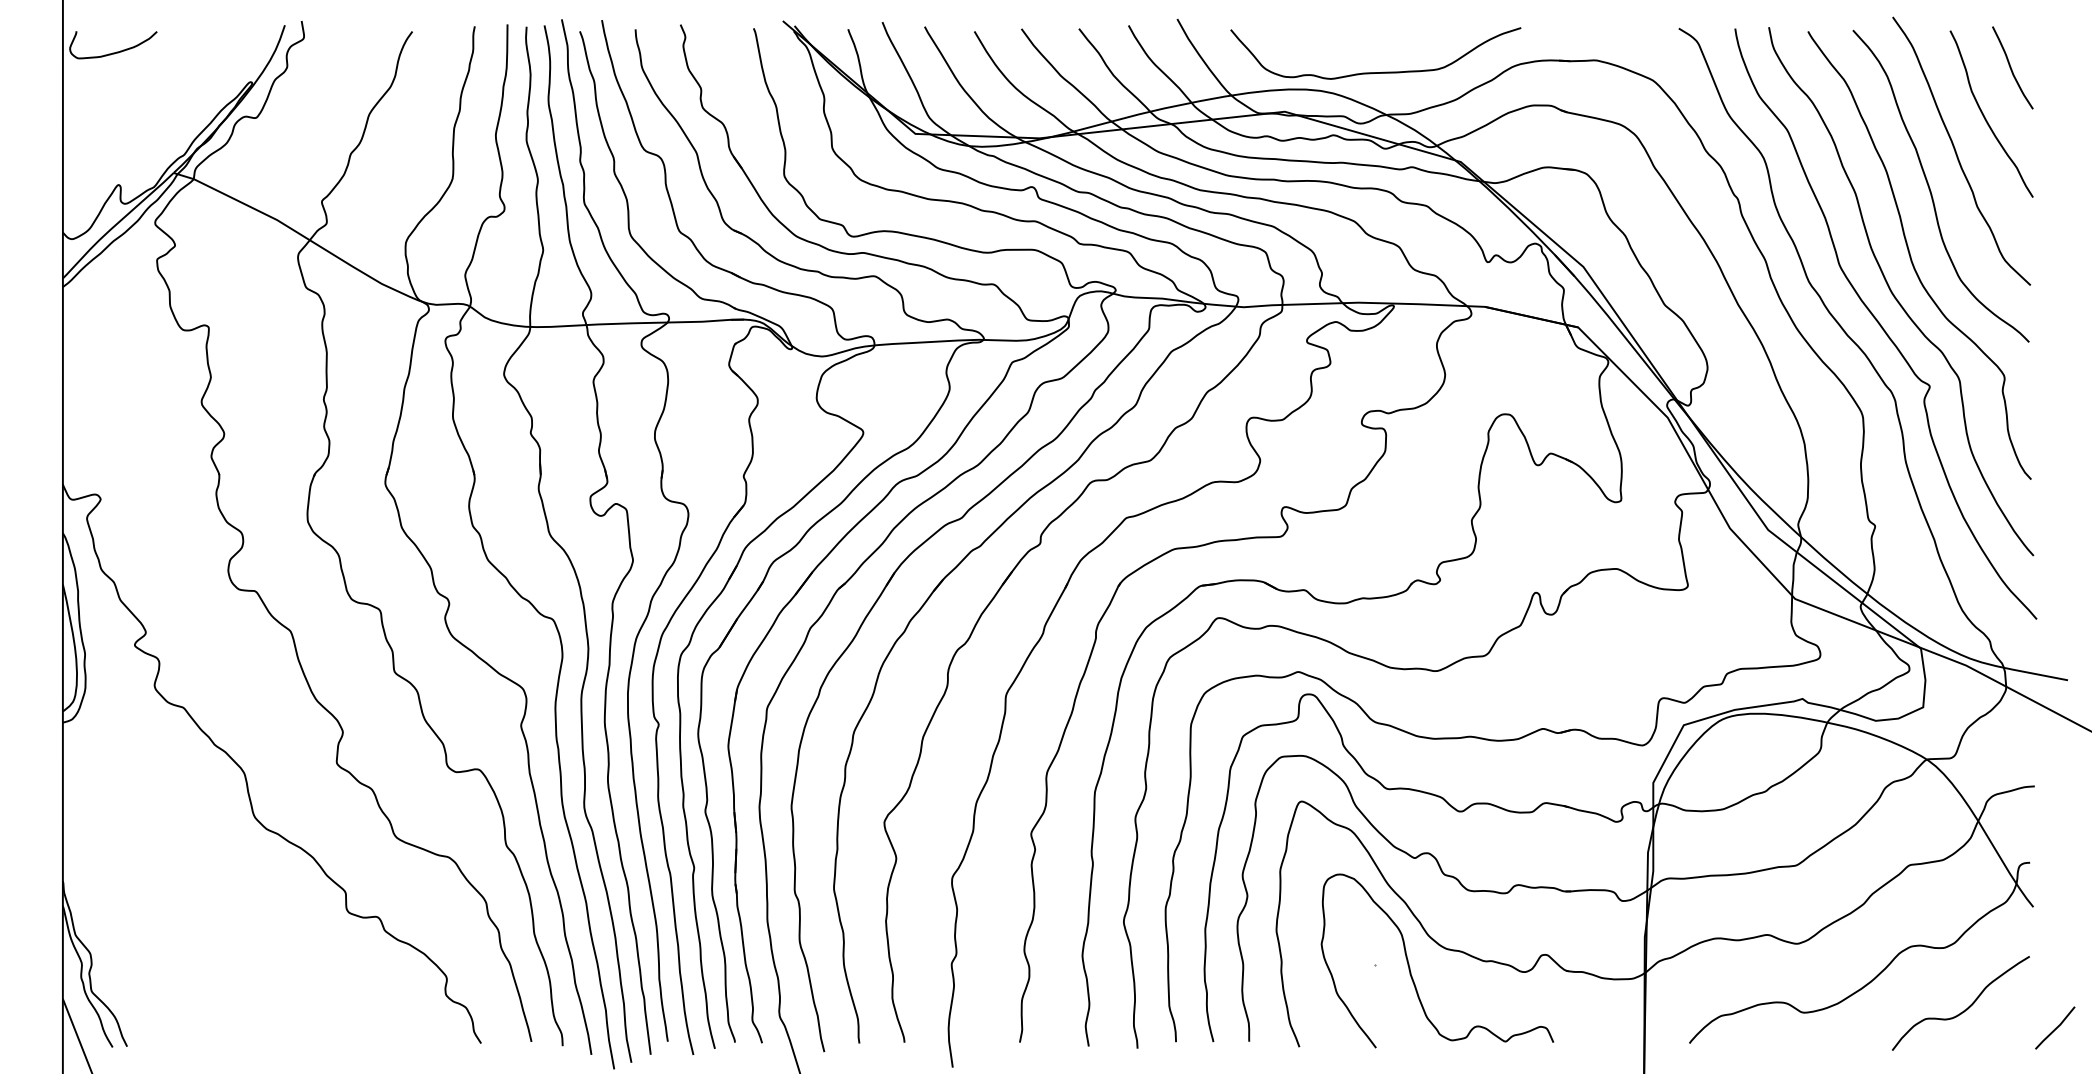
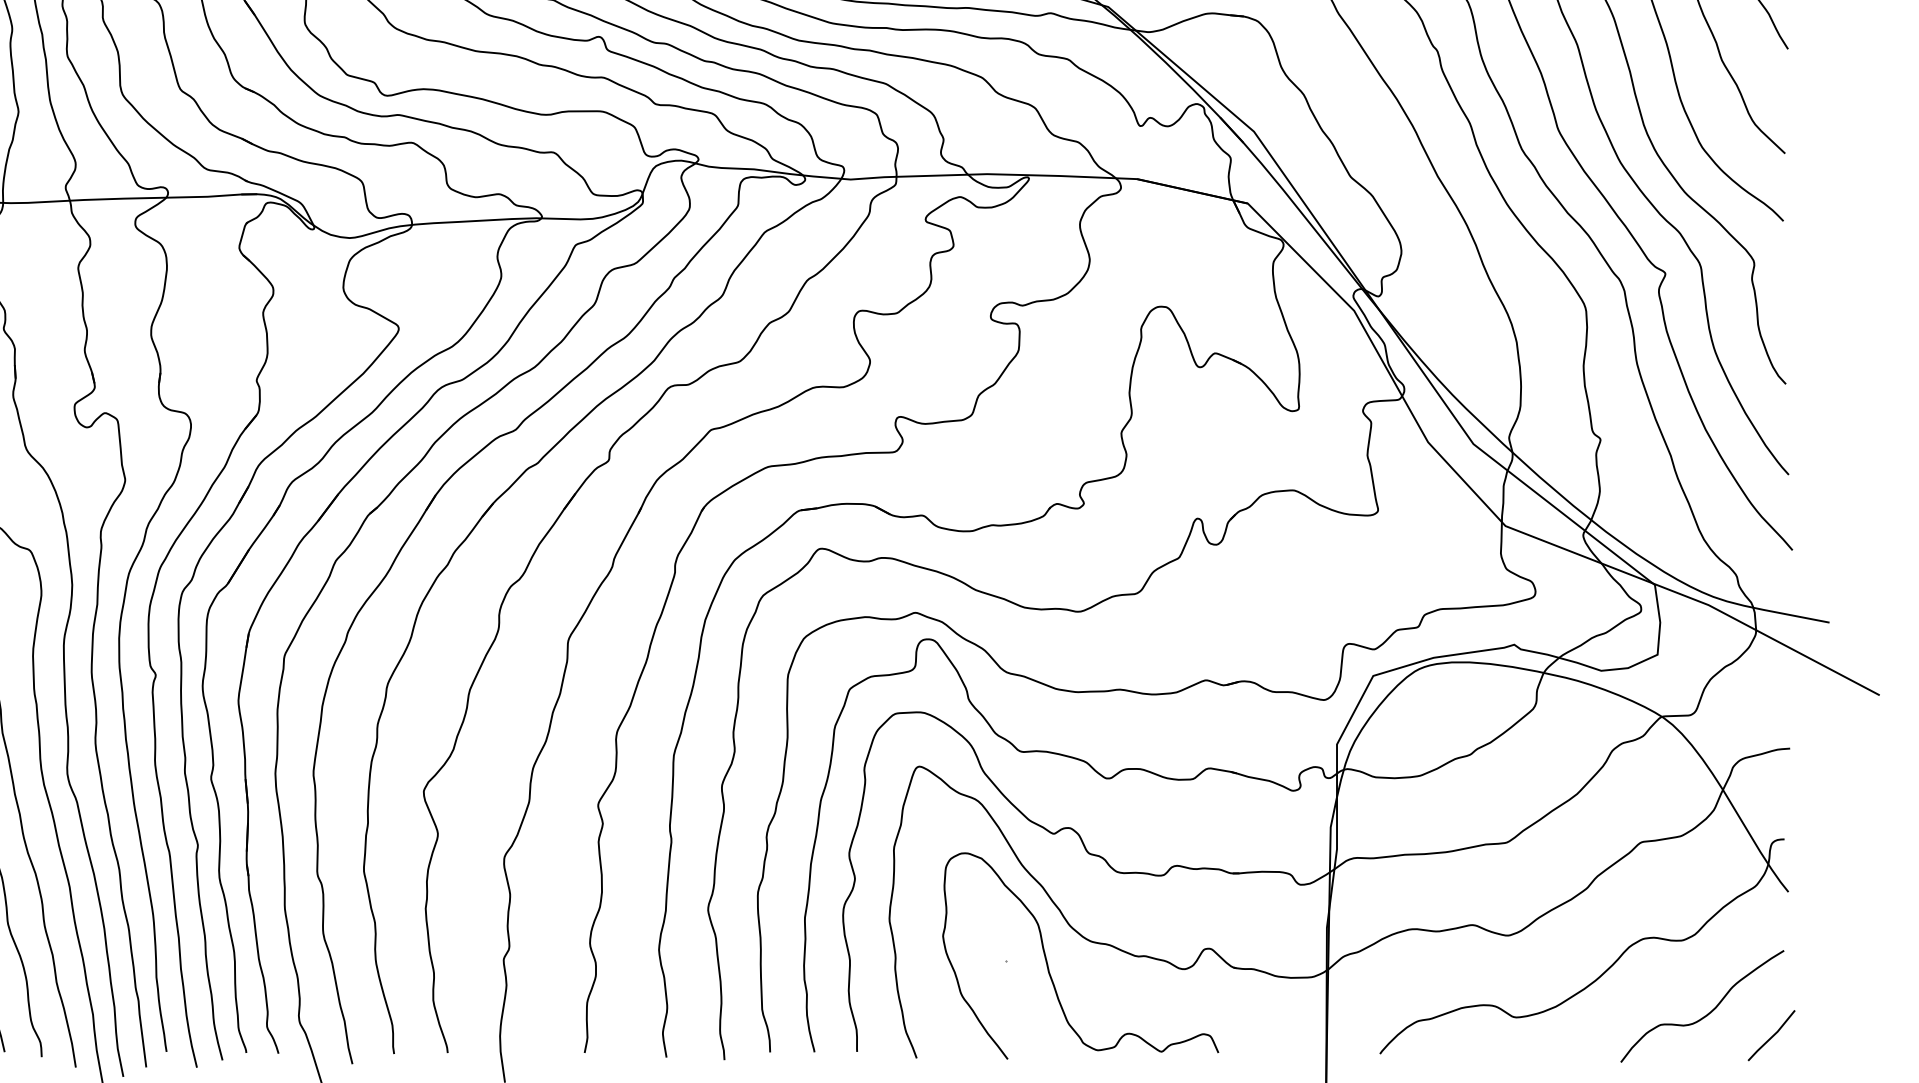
line: (2055, 1027) -> (1771, 1035), moved

